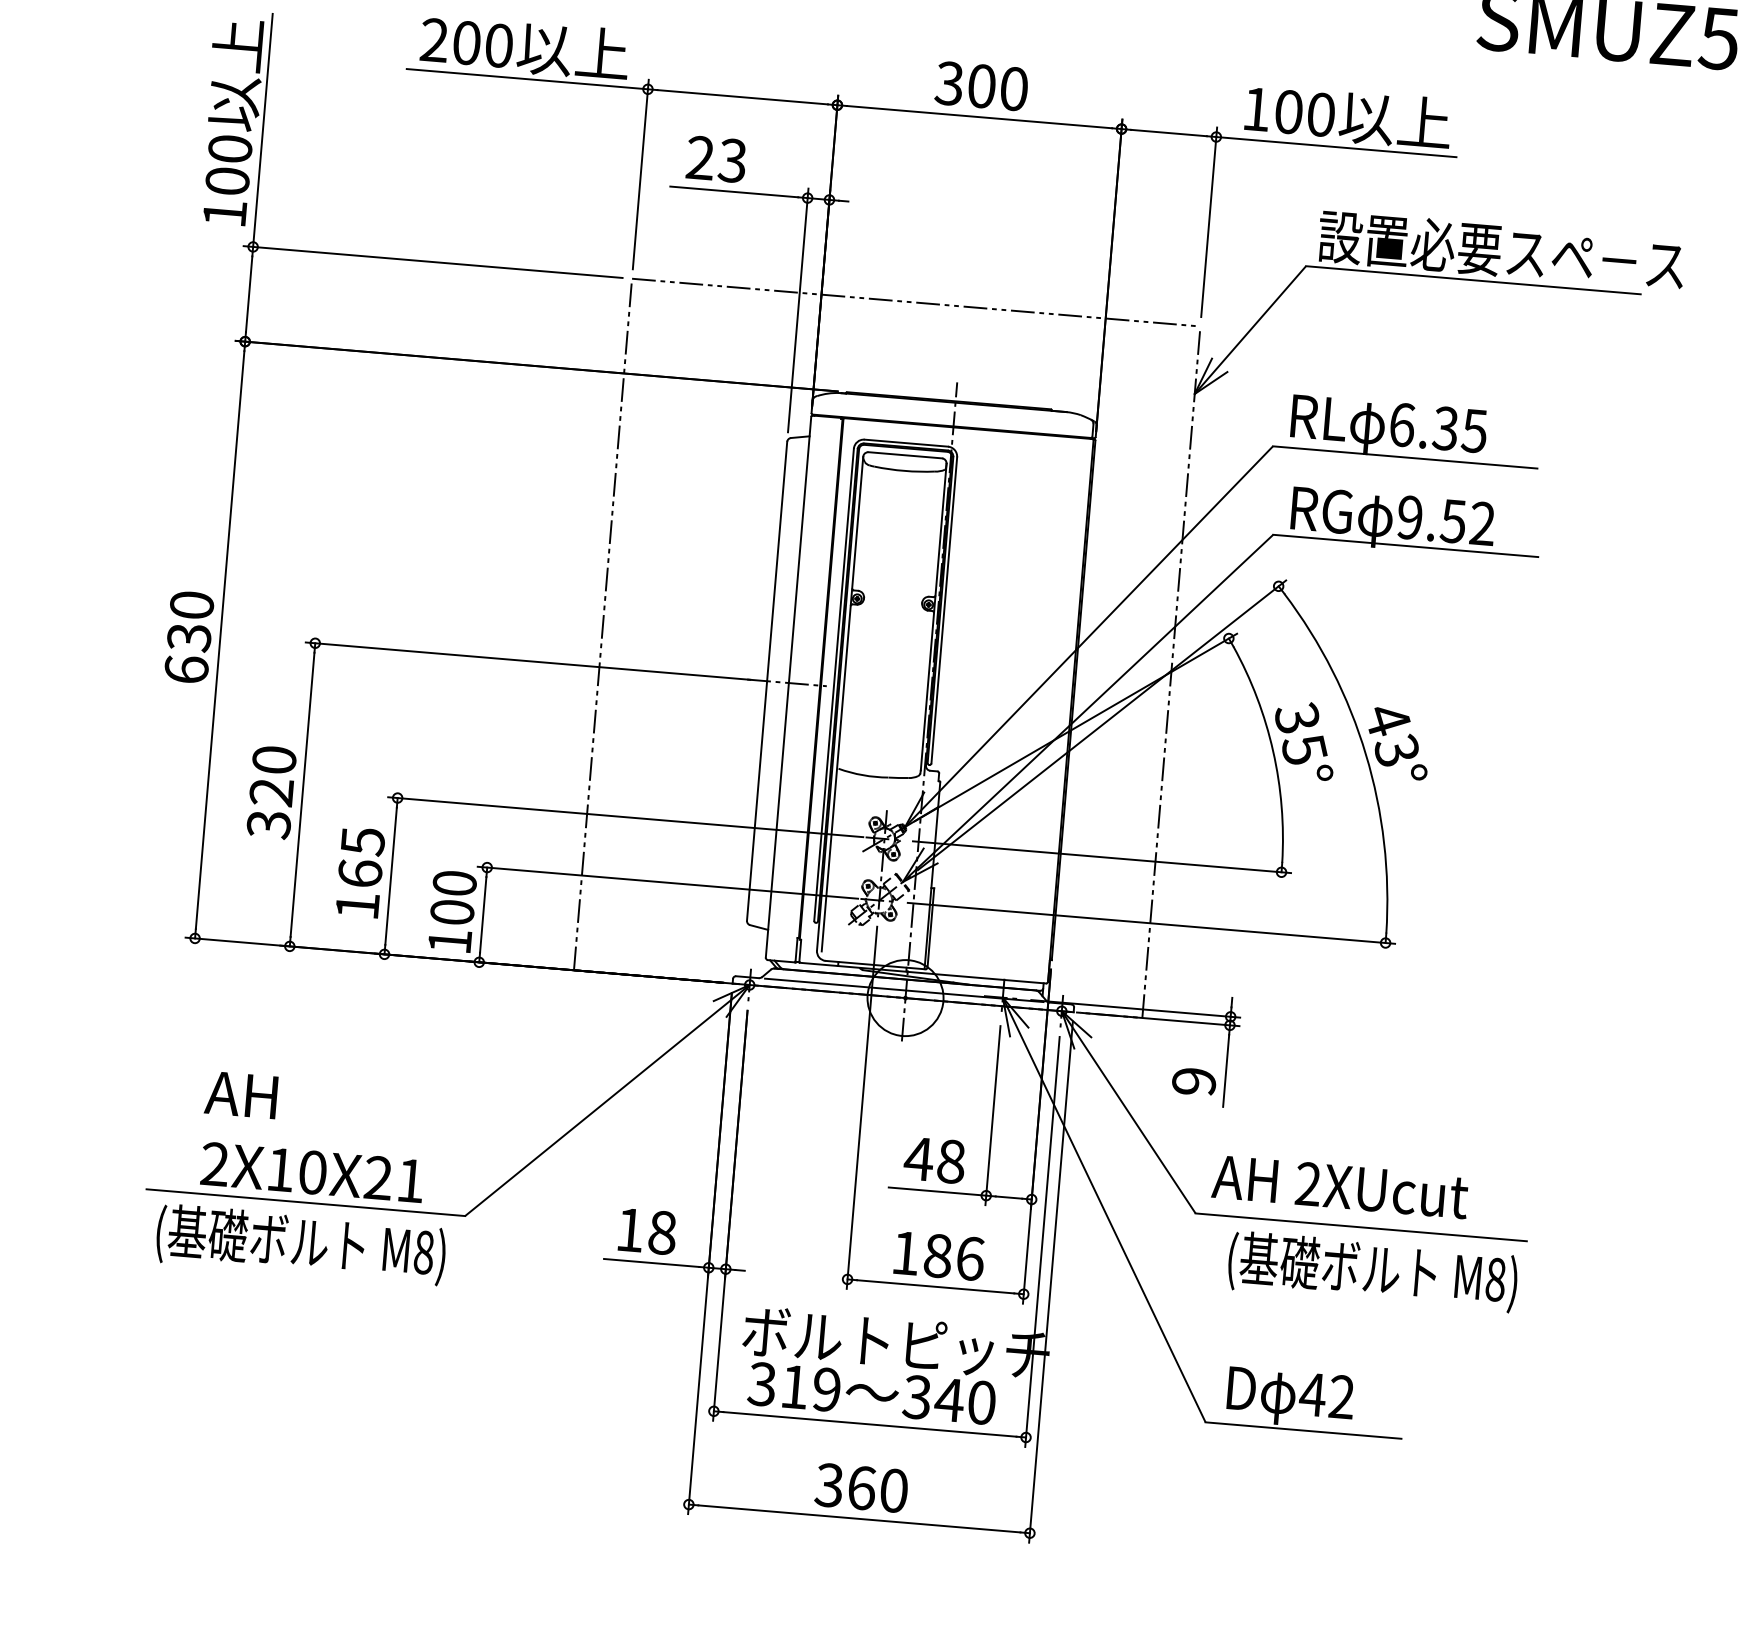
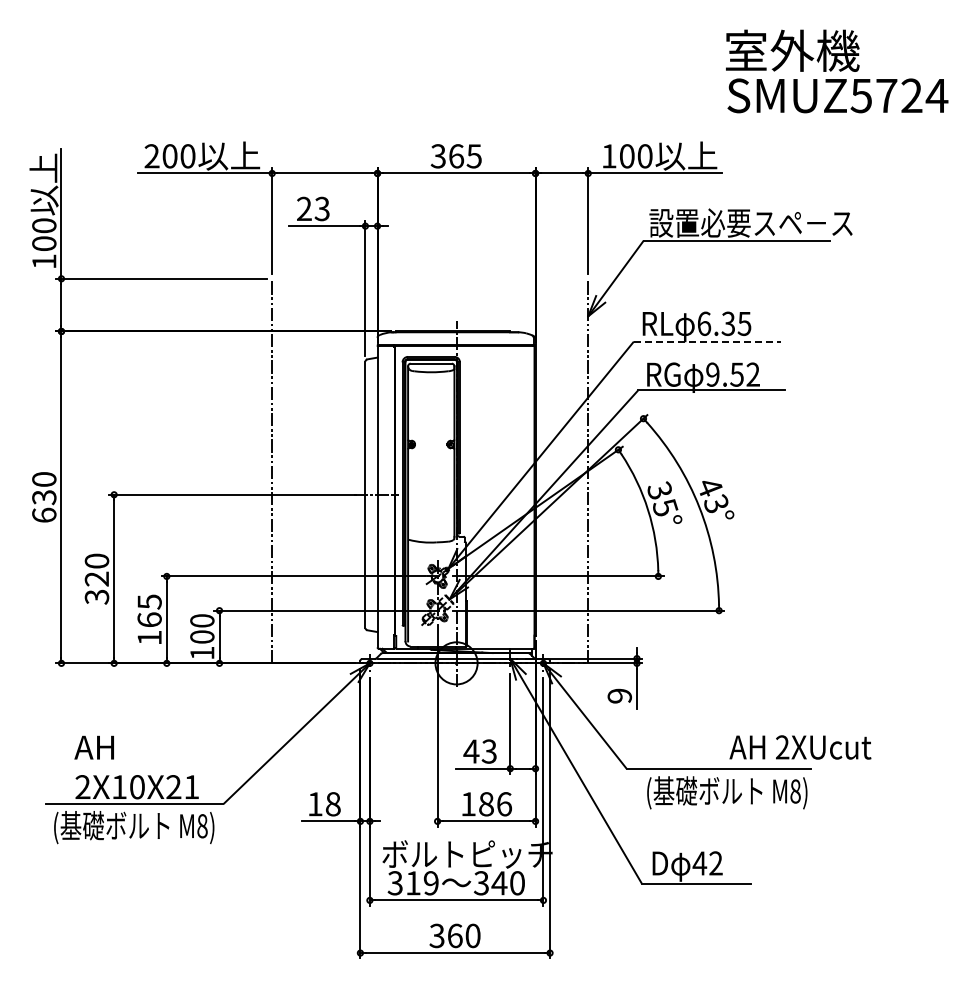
text: (998, 87) -> (465, 156), 300 -> 365
line: (916, 302) -> (430, 278), removed
line: (1405, 457) -> (707, 341), solid -> dashed
text: (949, 1161) -> (488, 751), 48 -> 43
text: (1340, 1186) -> (800, 747), moved

